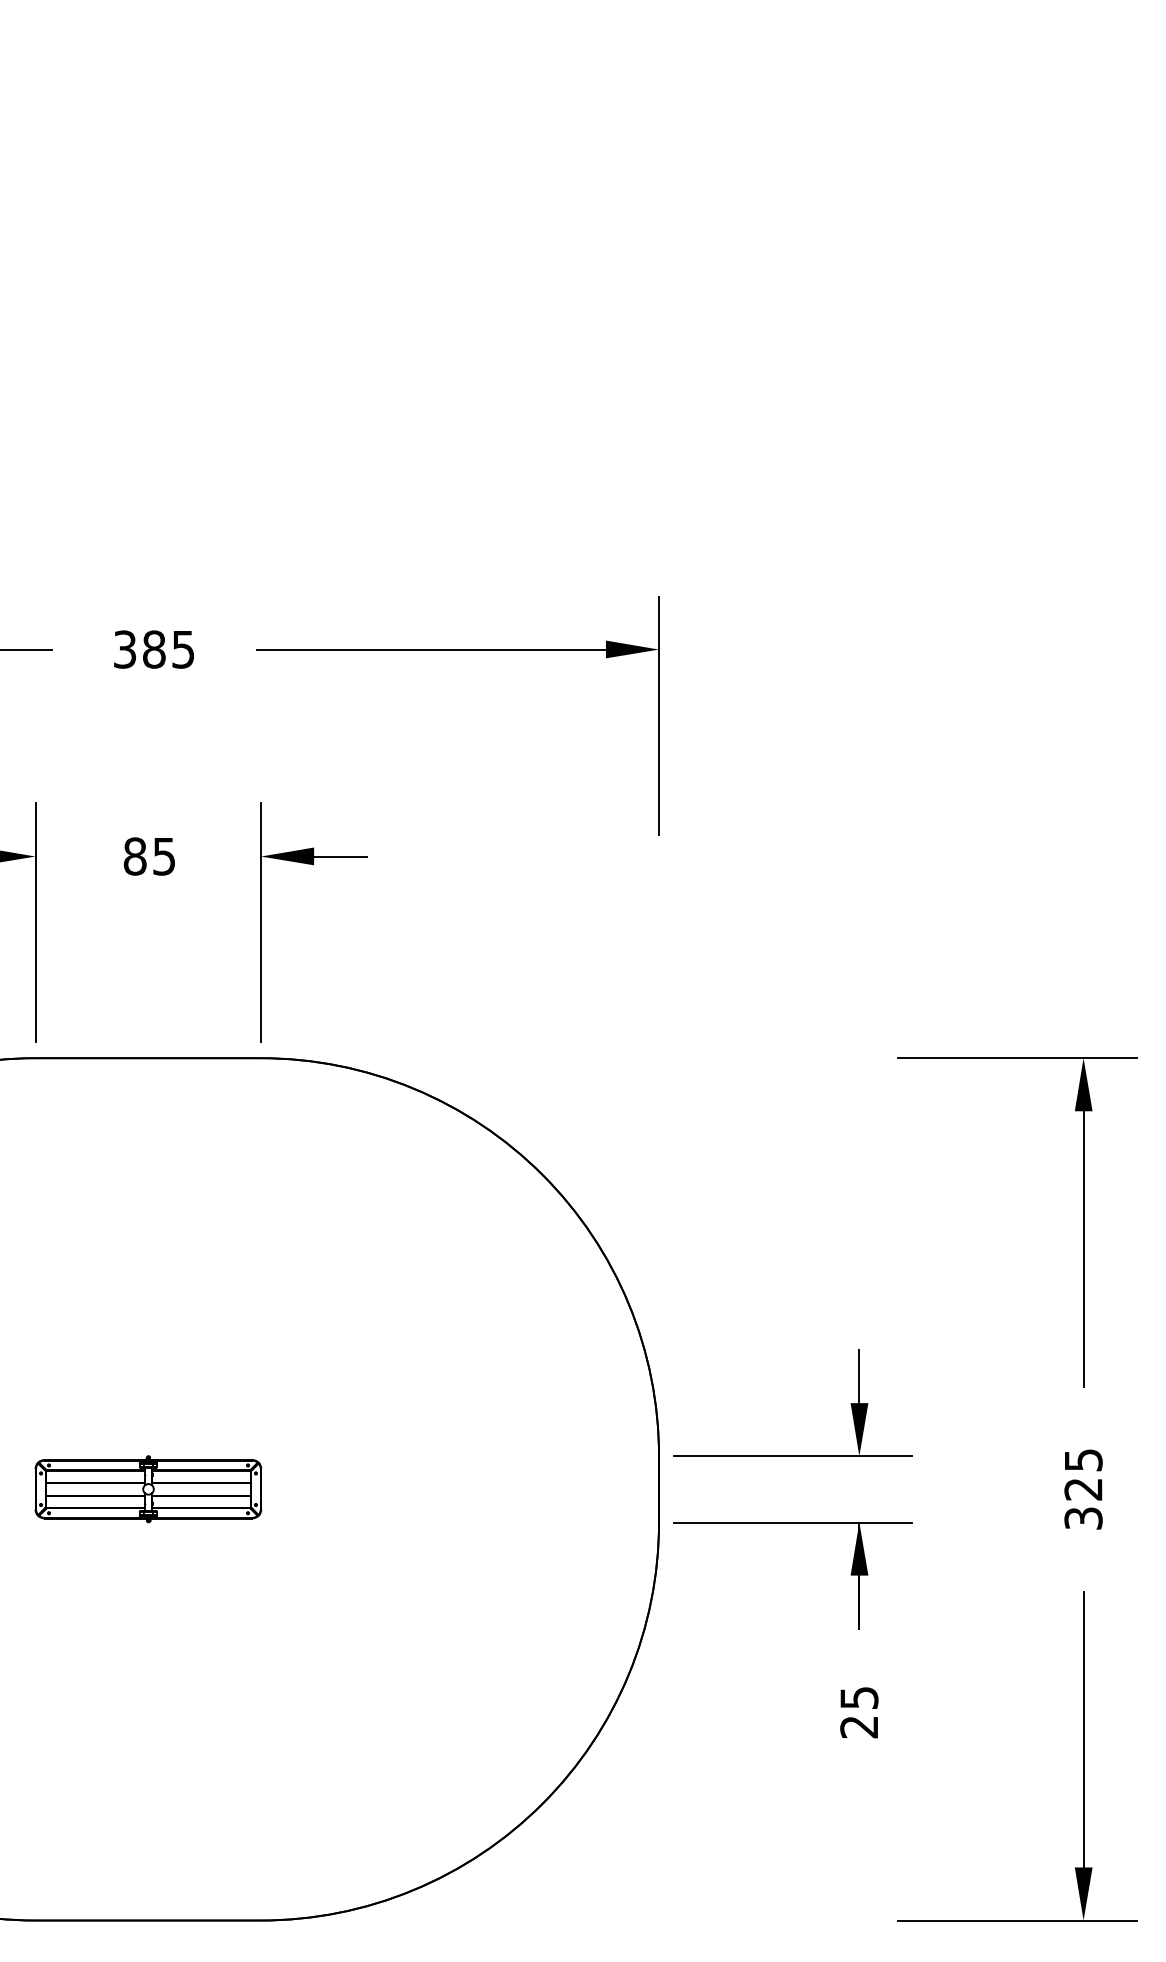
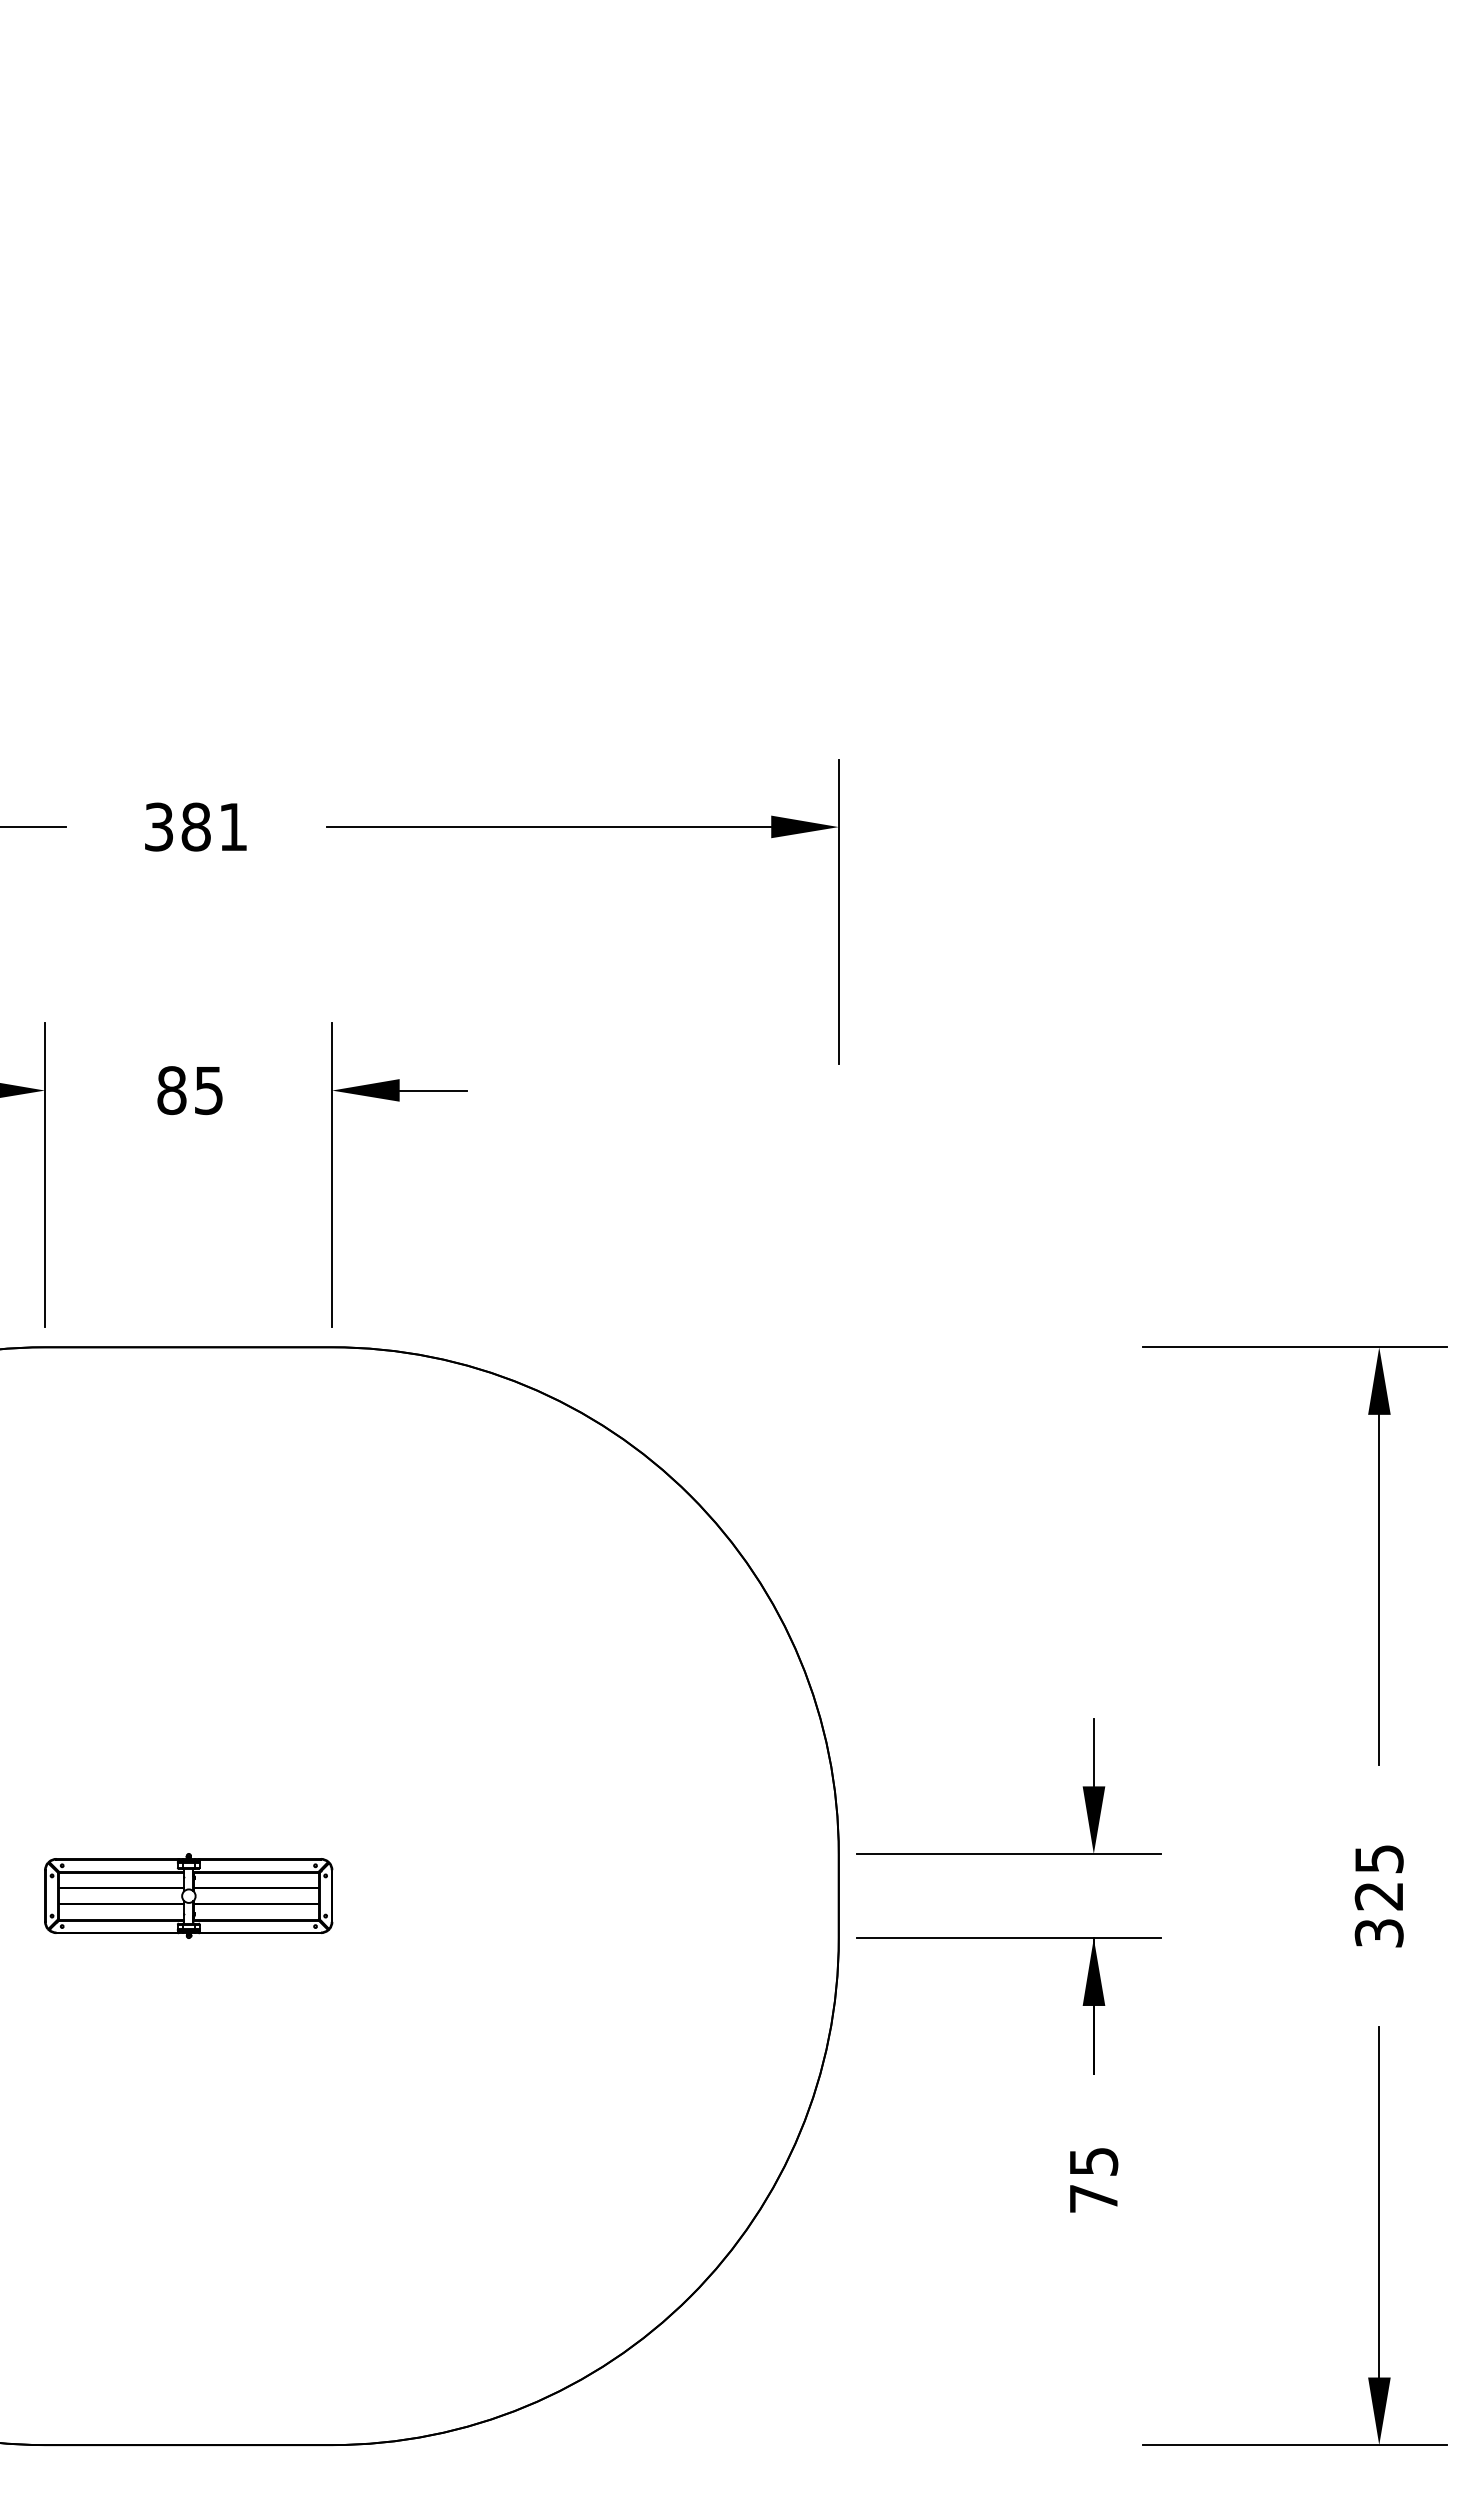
text: (182, 649) -> (232, 827), 385 -> 381
text: (859, 1727) -> (1093, 2199), 25 -> 75

